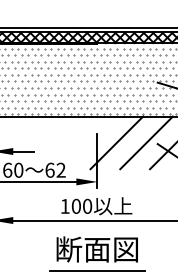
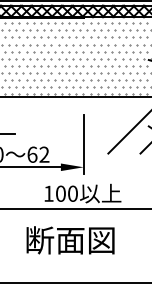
line: (116, 142) -> (104, 124), removed
text: (96, 249) -> (69, 240), moved
line: (97, 271) -> (83, 264), removed

